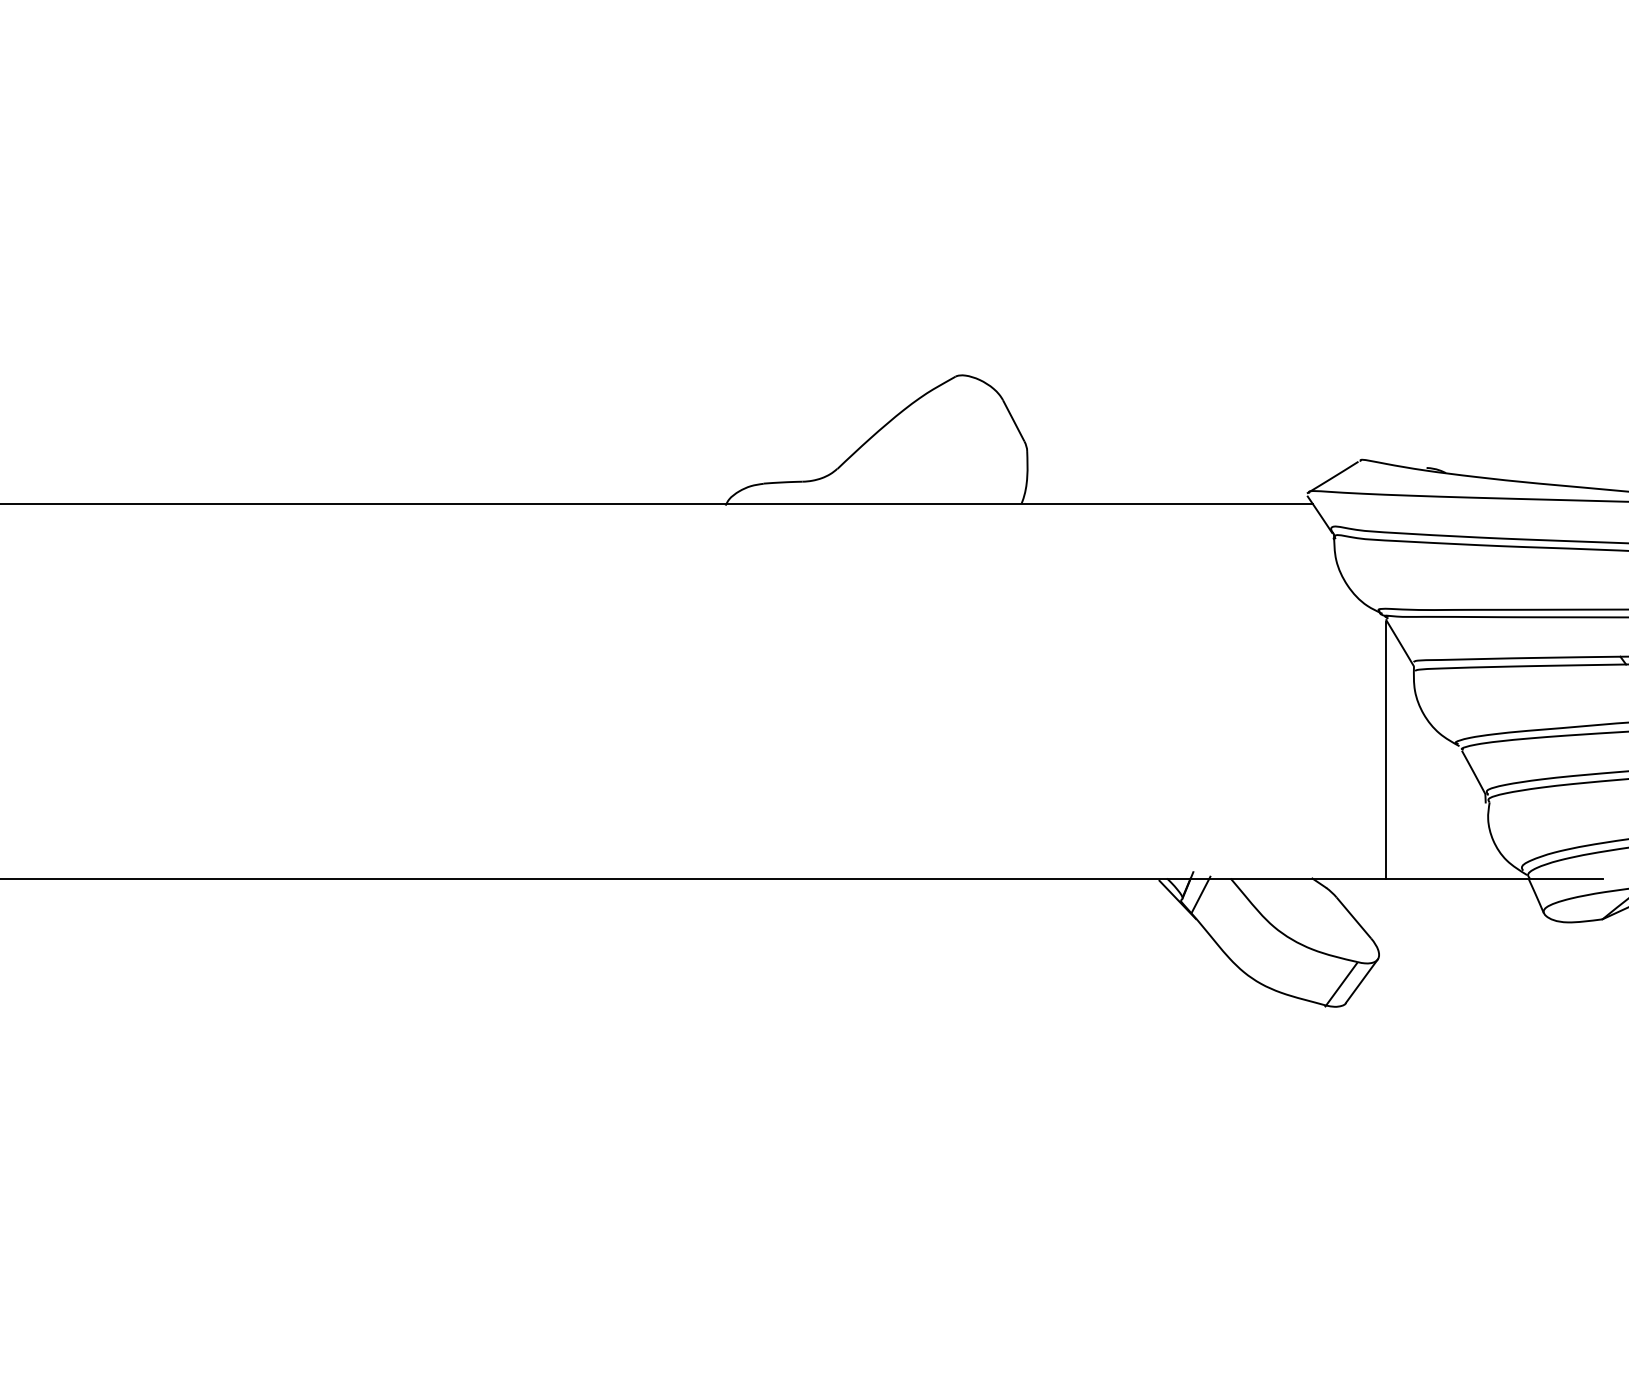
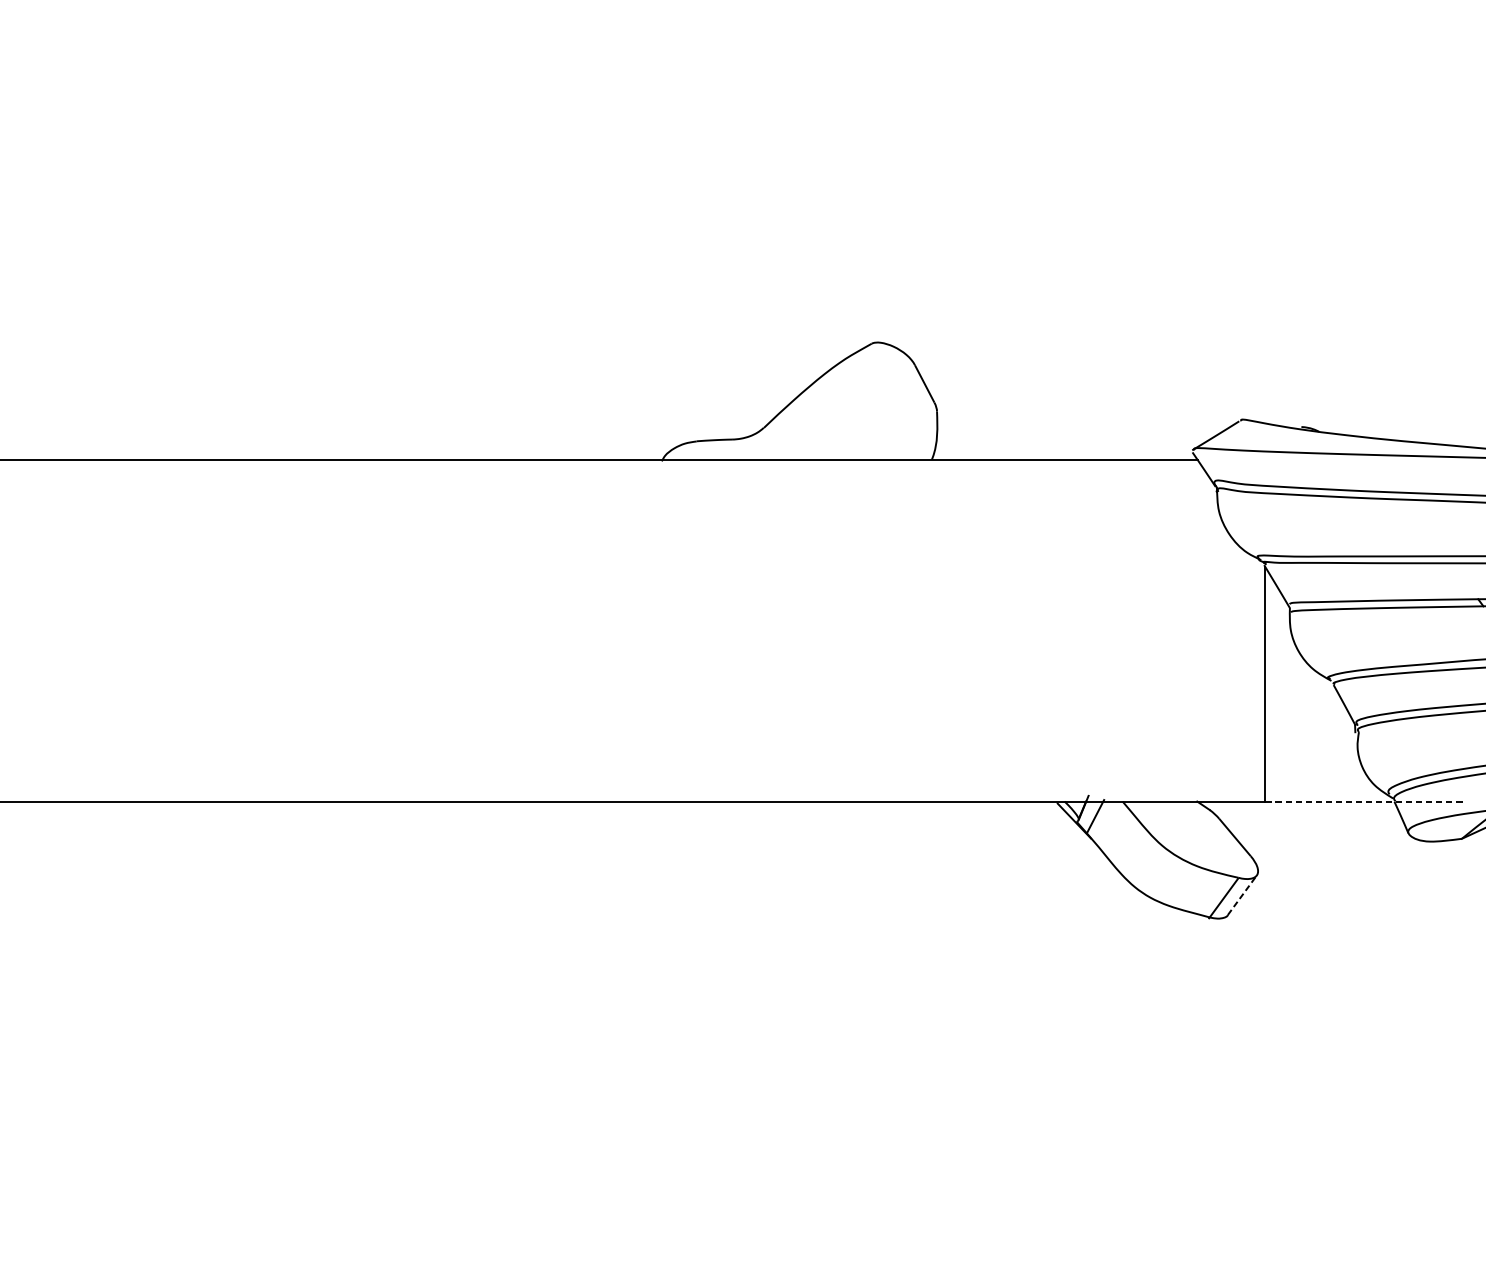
line: (1494, 878) -> (1363, 801), solid -> dashed
line: (1361, 981) -> (1242, 895), solid -> dashed

